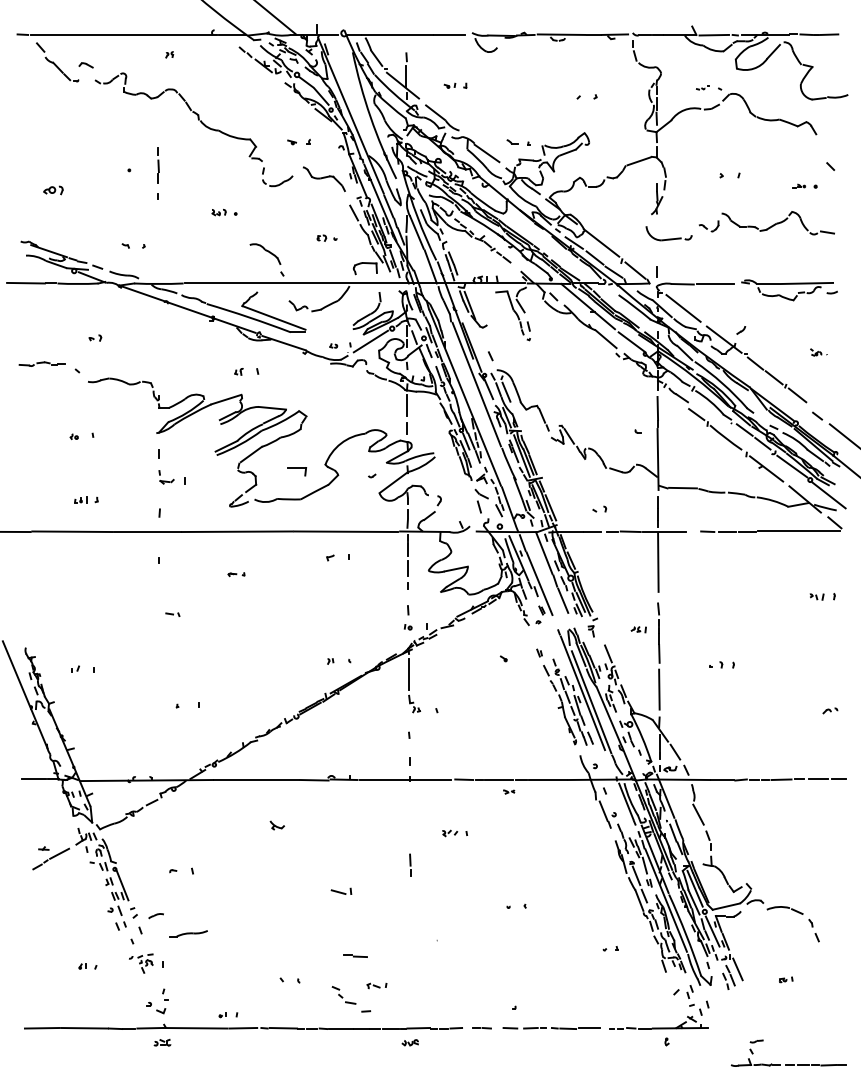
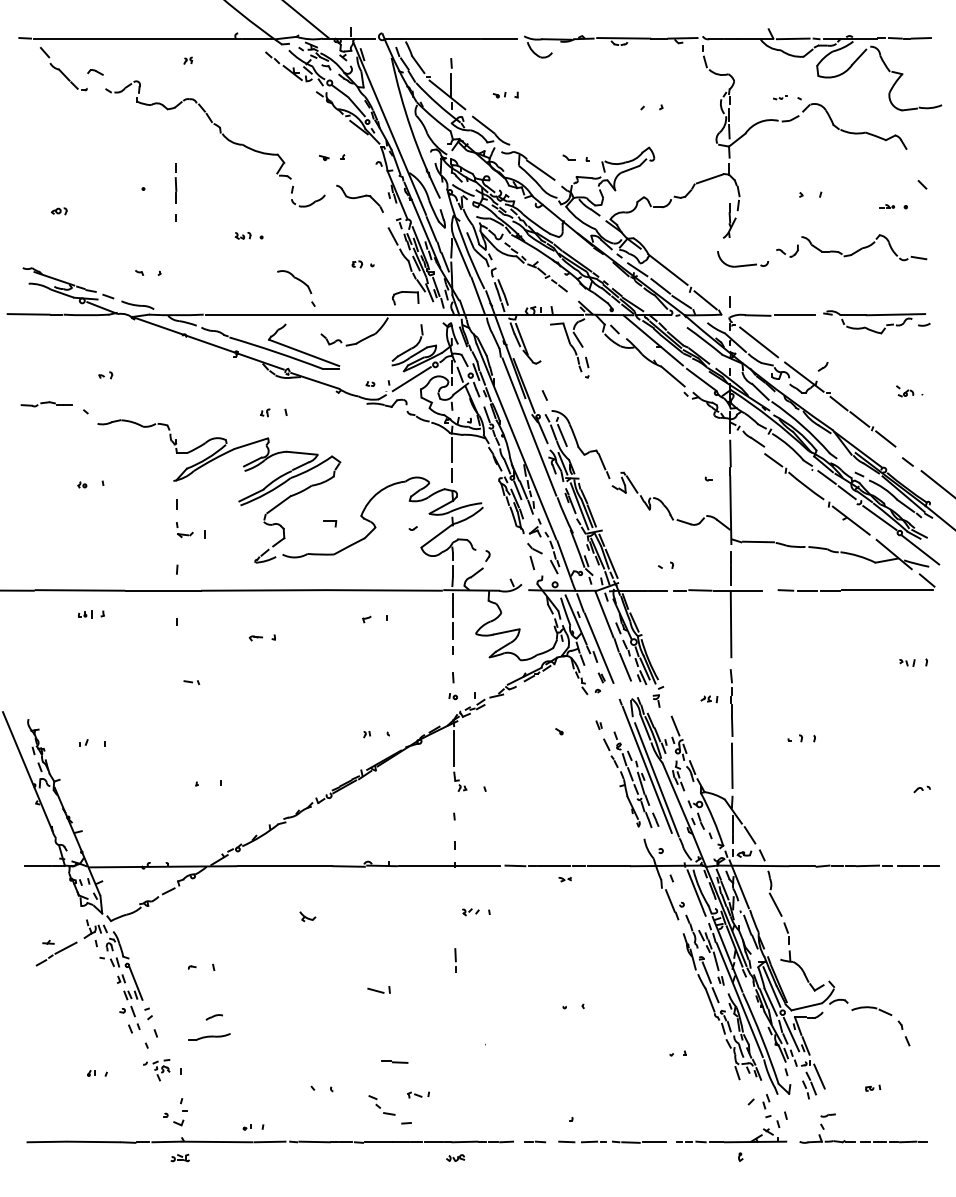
part: (53, 190) -> (59, 211), size x0.71
part: (818, 352) -> (908, 391), size x1.43
part: (297, 471) -> (330, 523), size x0.62
part: (86, 499) -> (91, 613), moved
part: (236, 574) -> (262, 637), size x1.43
part: (454, 833) -> (475, 912), moved
part: (155, 916) -> (213, 1017), moved
part: (788, 1064) -> (863, 1141), moved

